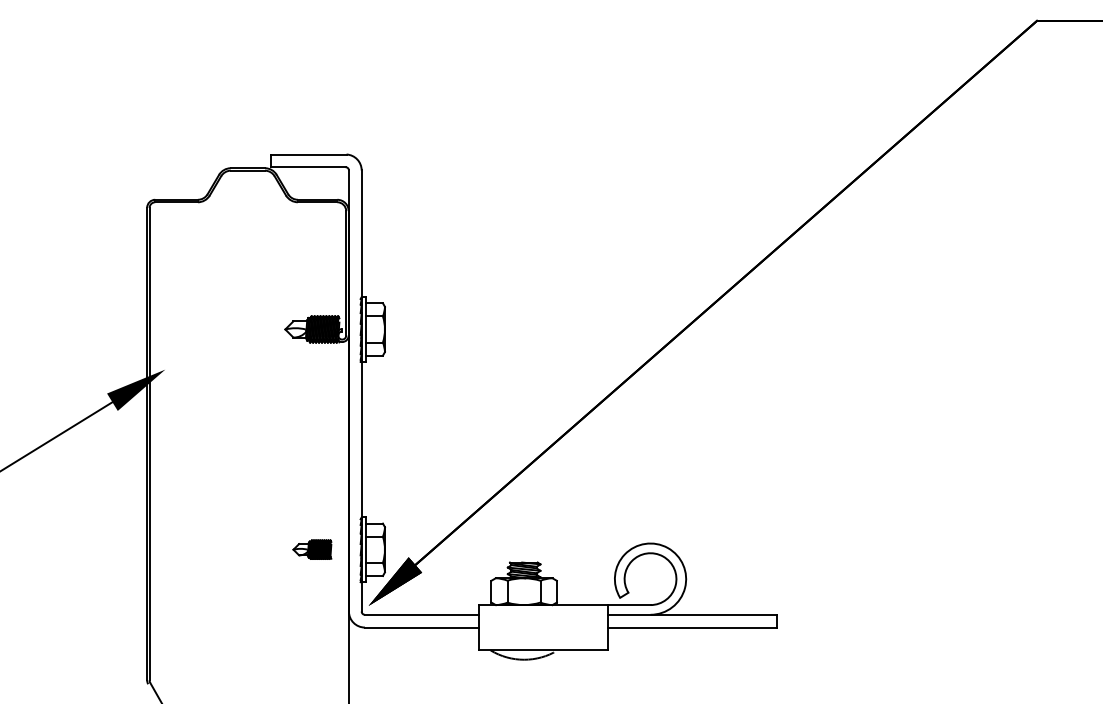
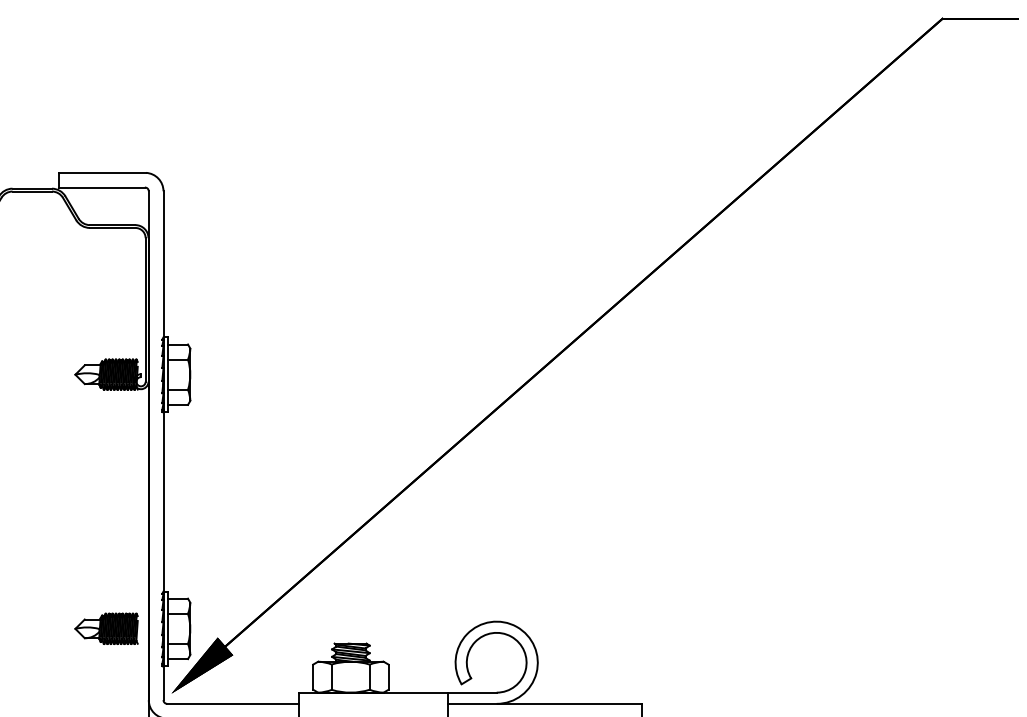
part: (312, 549) -> (106, 628), size x1.43

